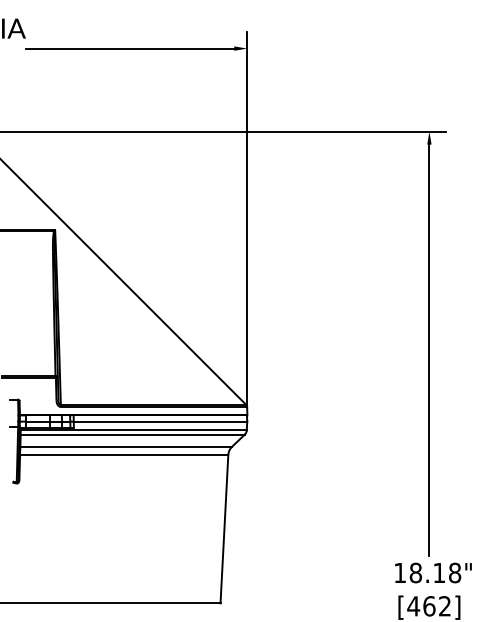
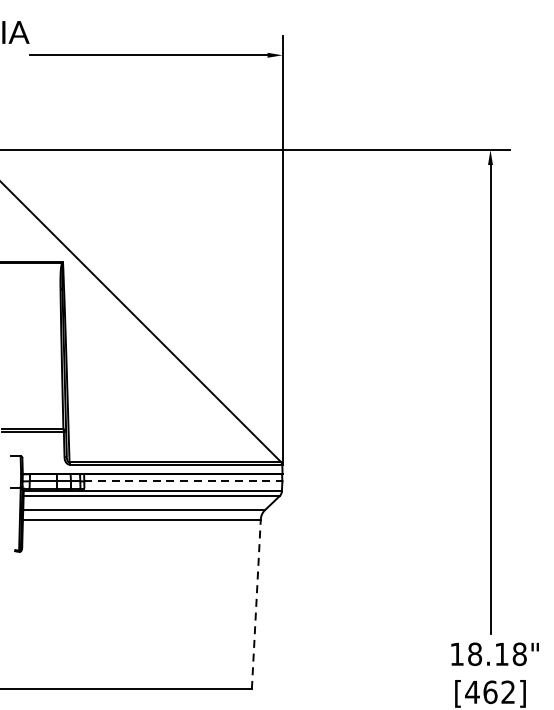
line: (160, 421) -> (183, 481), solid -> dashed
line: (224, 528) -> (256, 603), solid -> dashed

